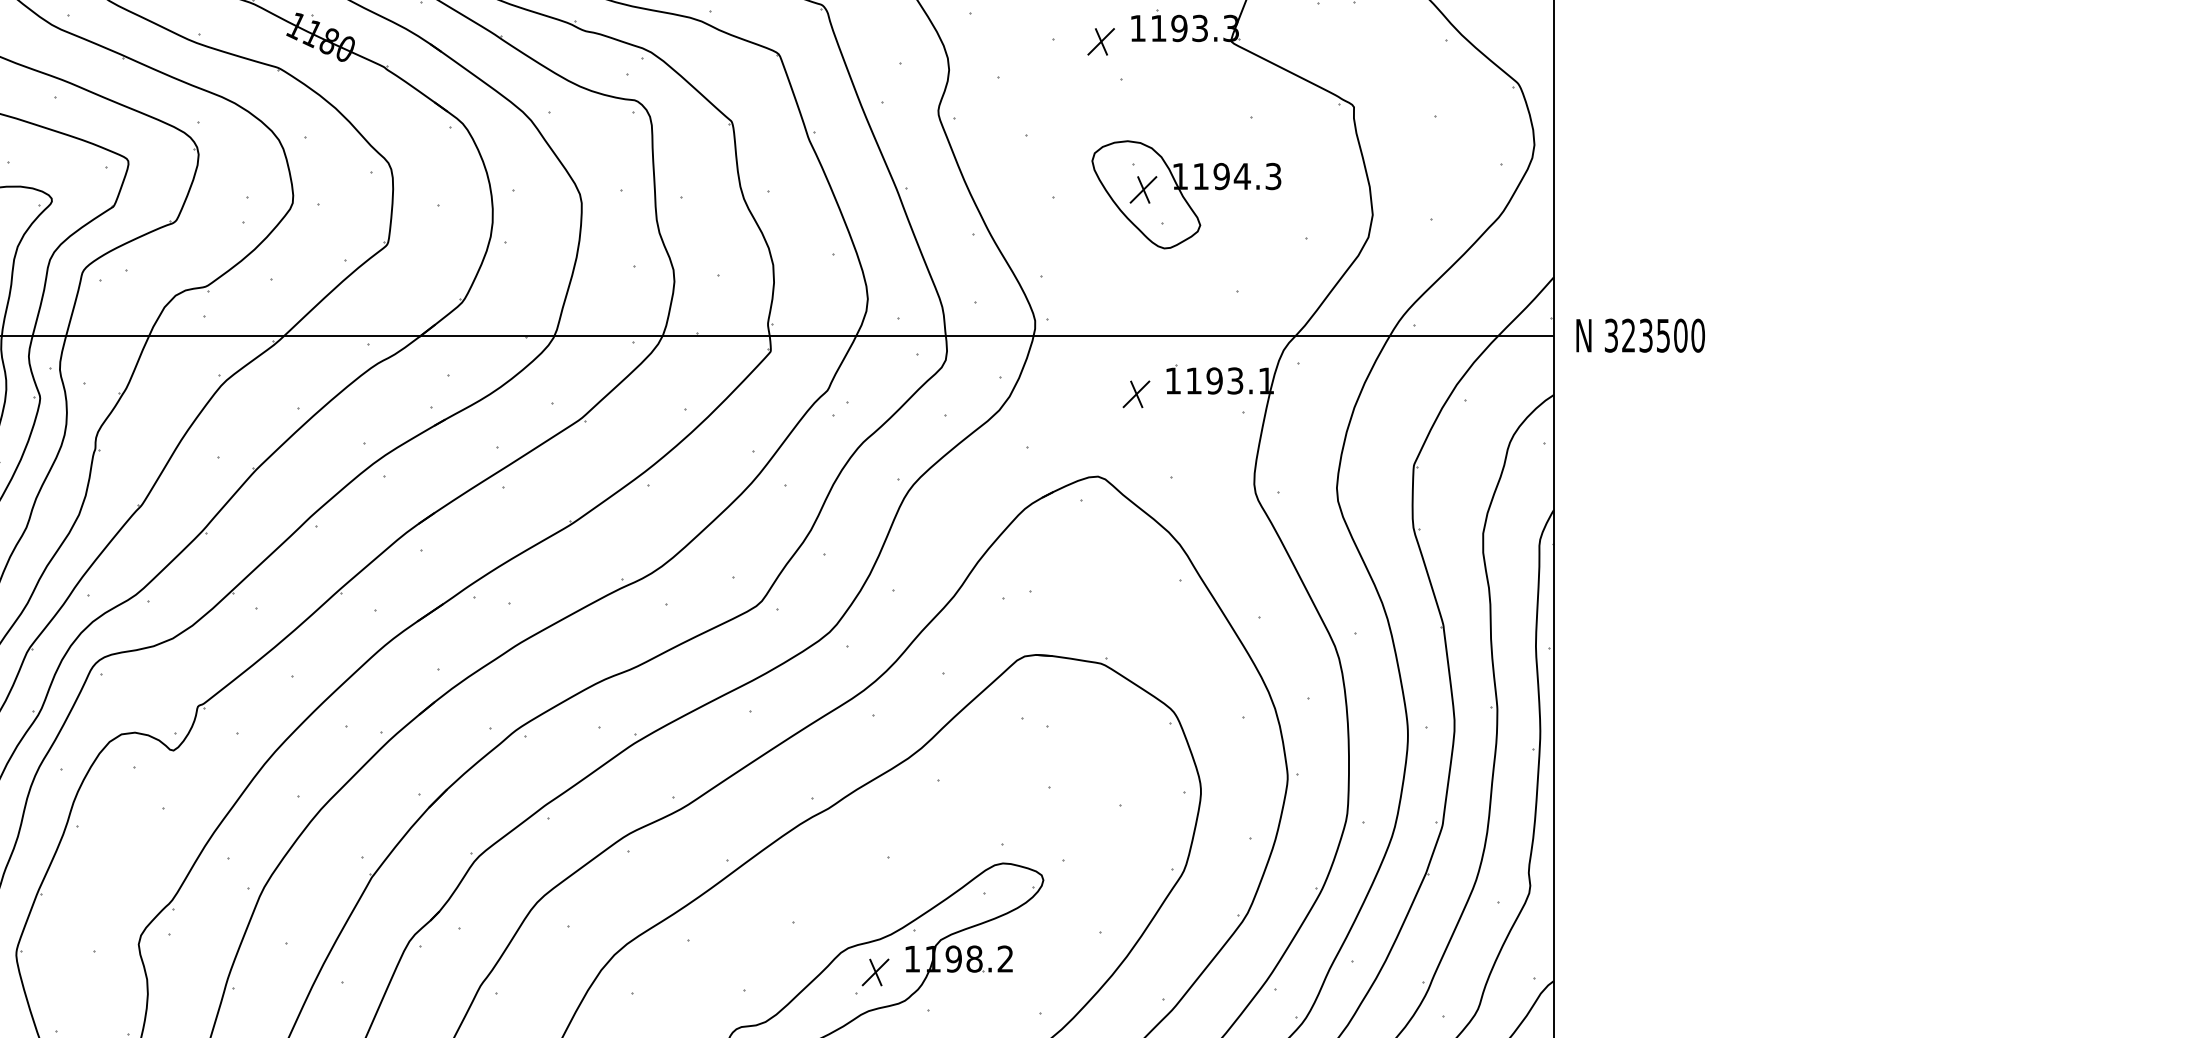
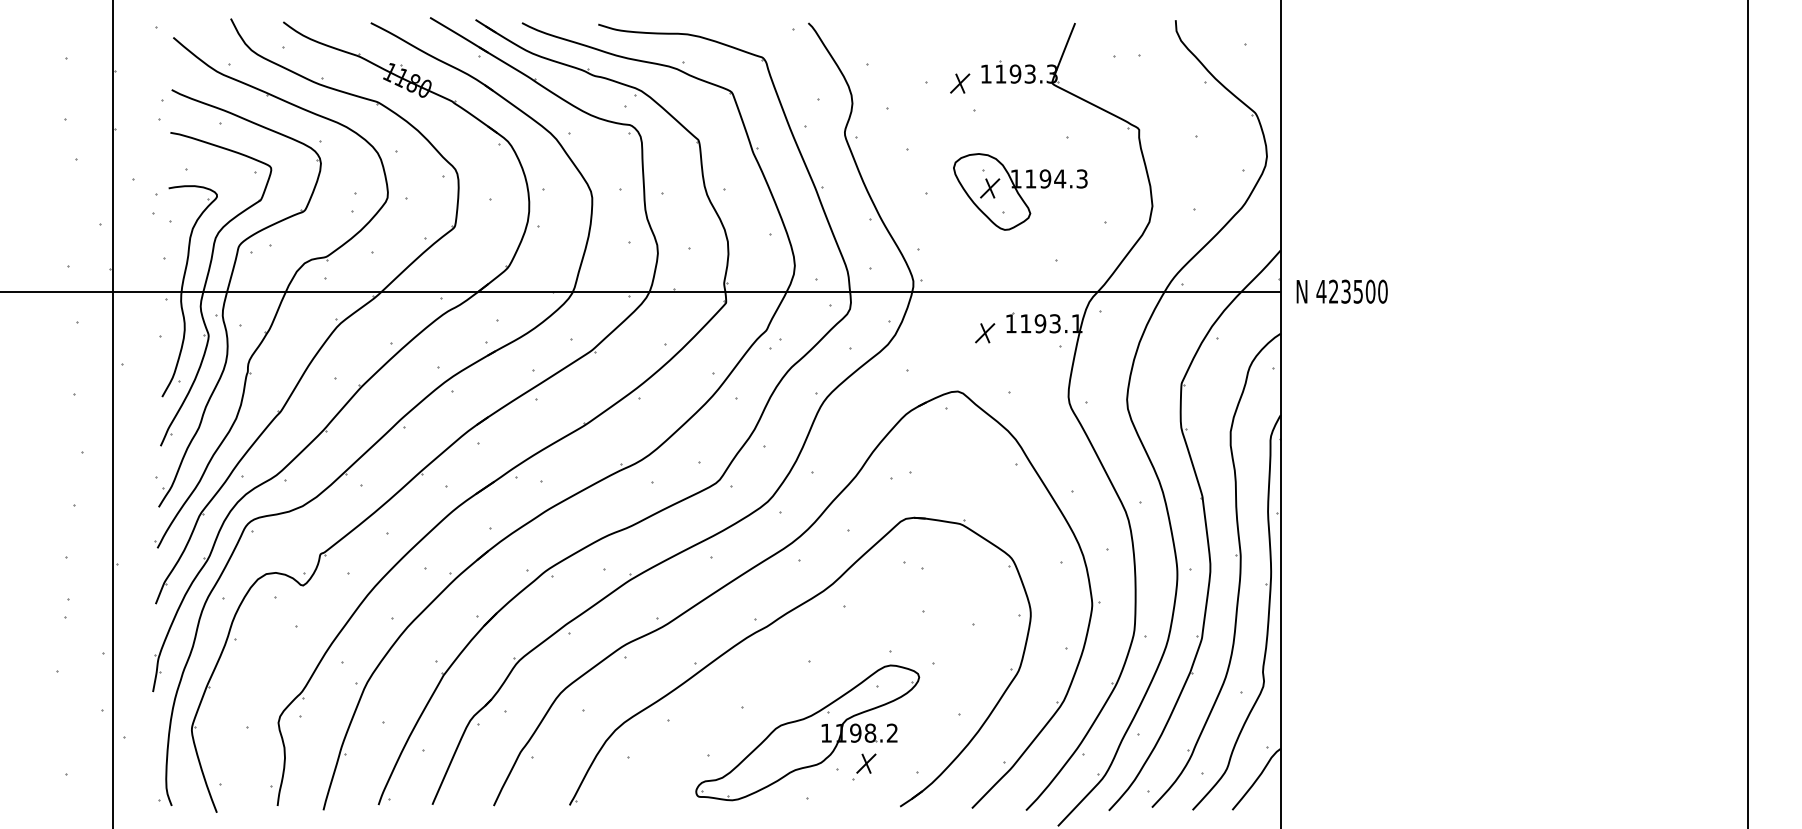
text: (1611, 335) -> (1321, 291), 323500 -> 423500
part: (872, 976) -> (864, 766), moved

